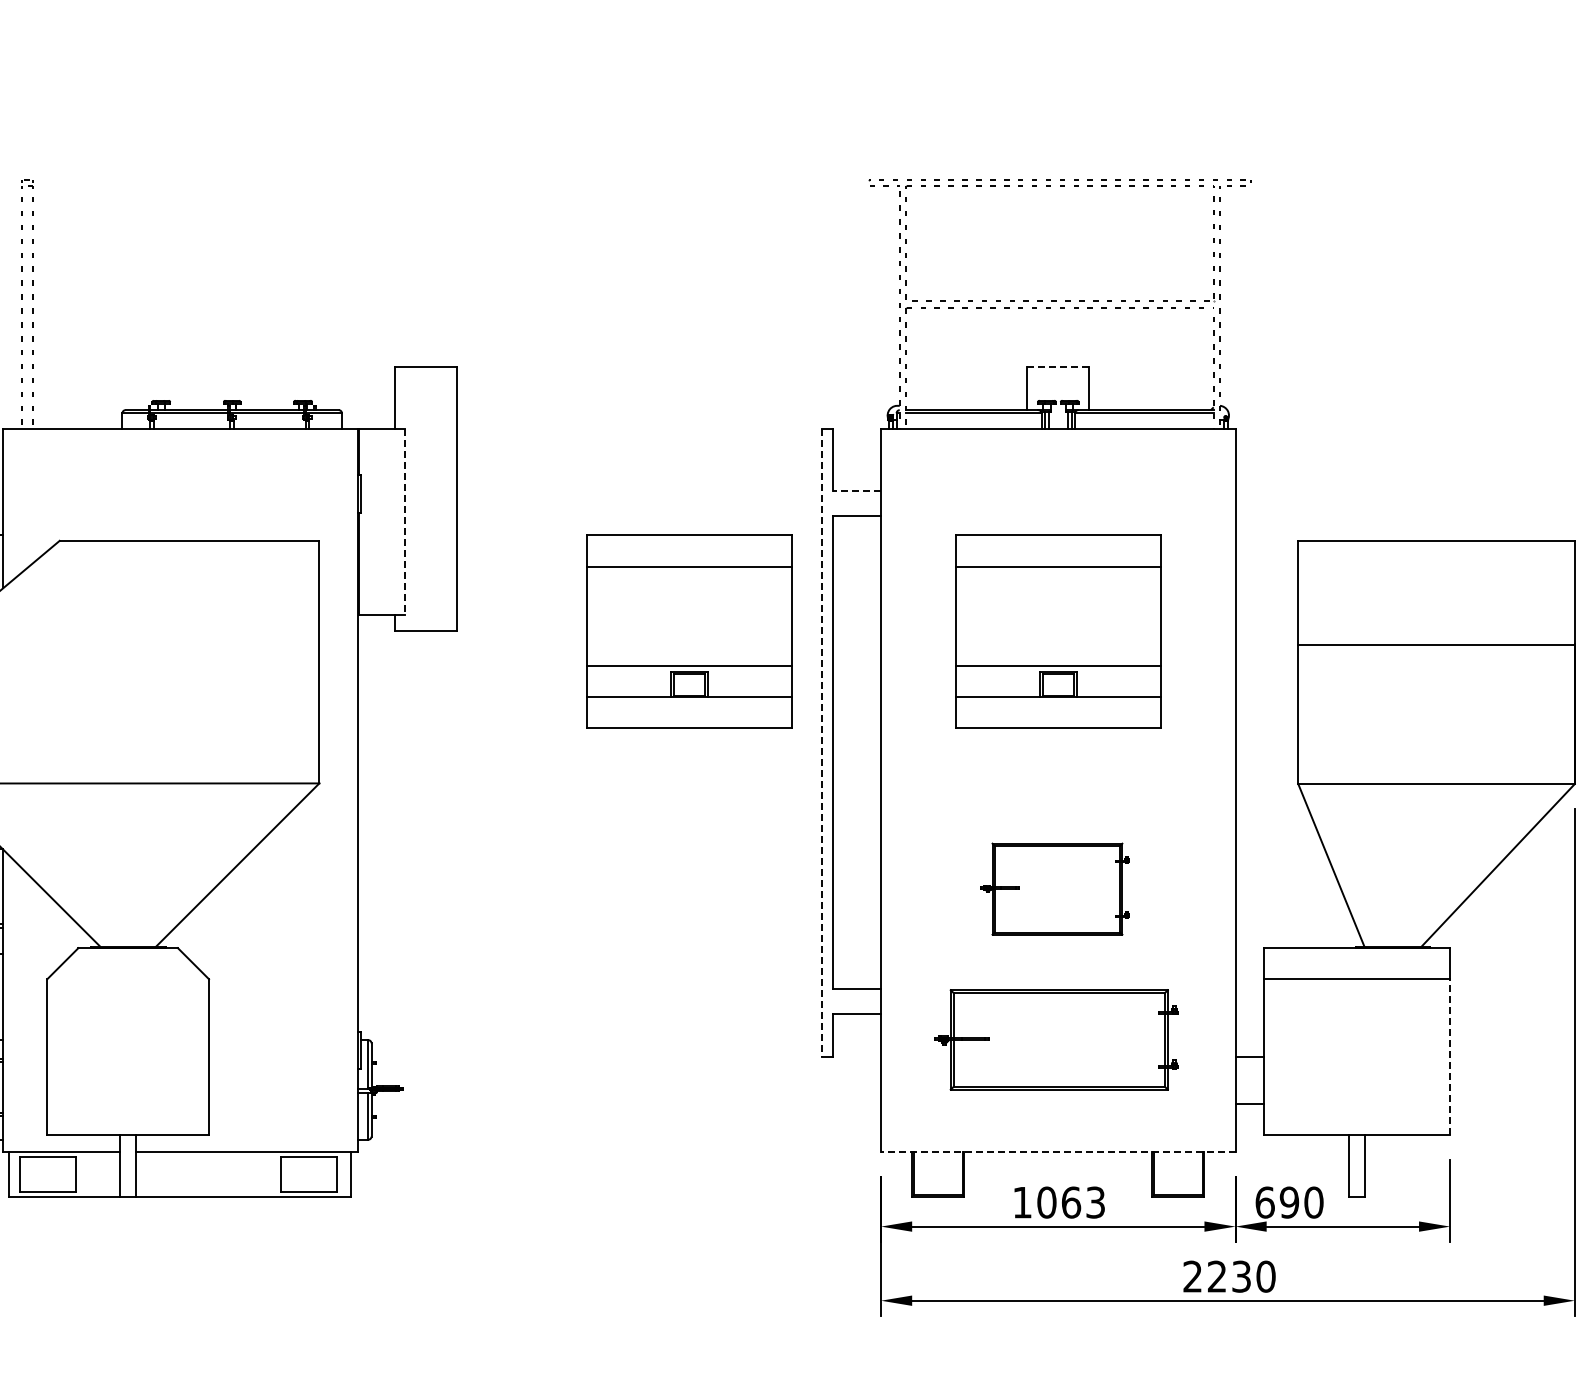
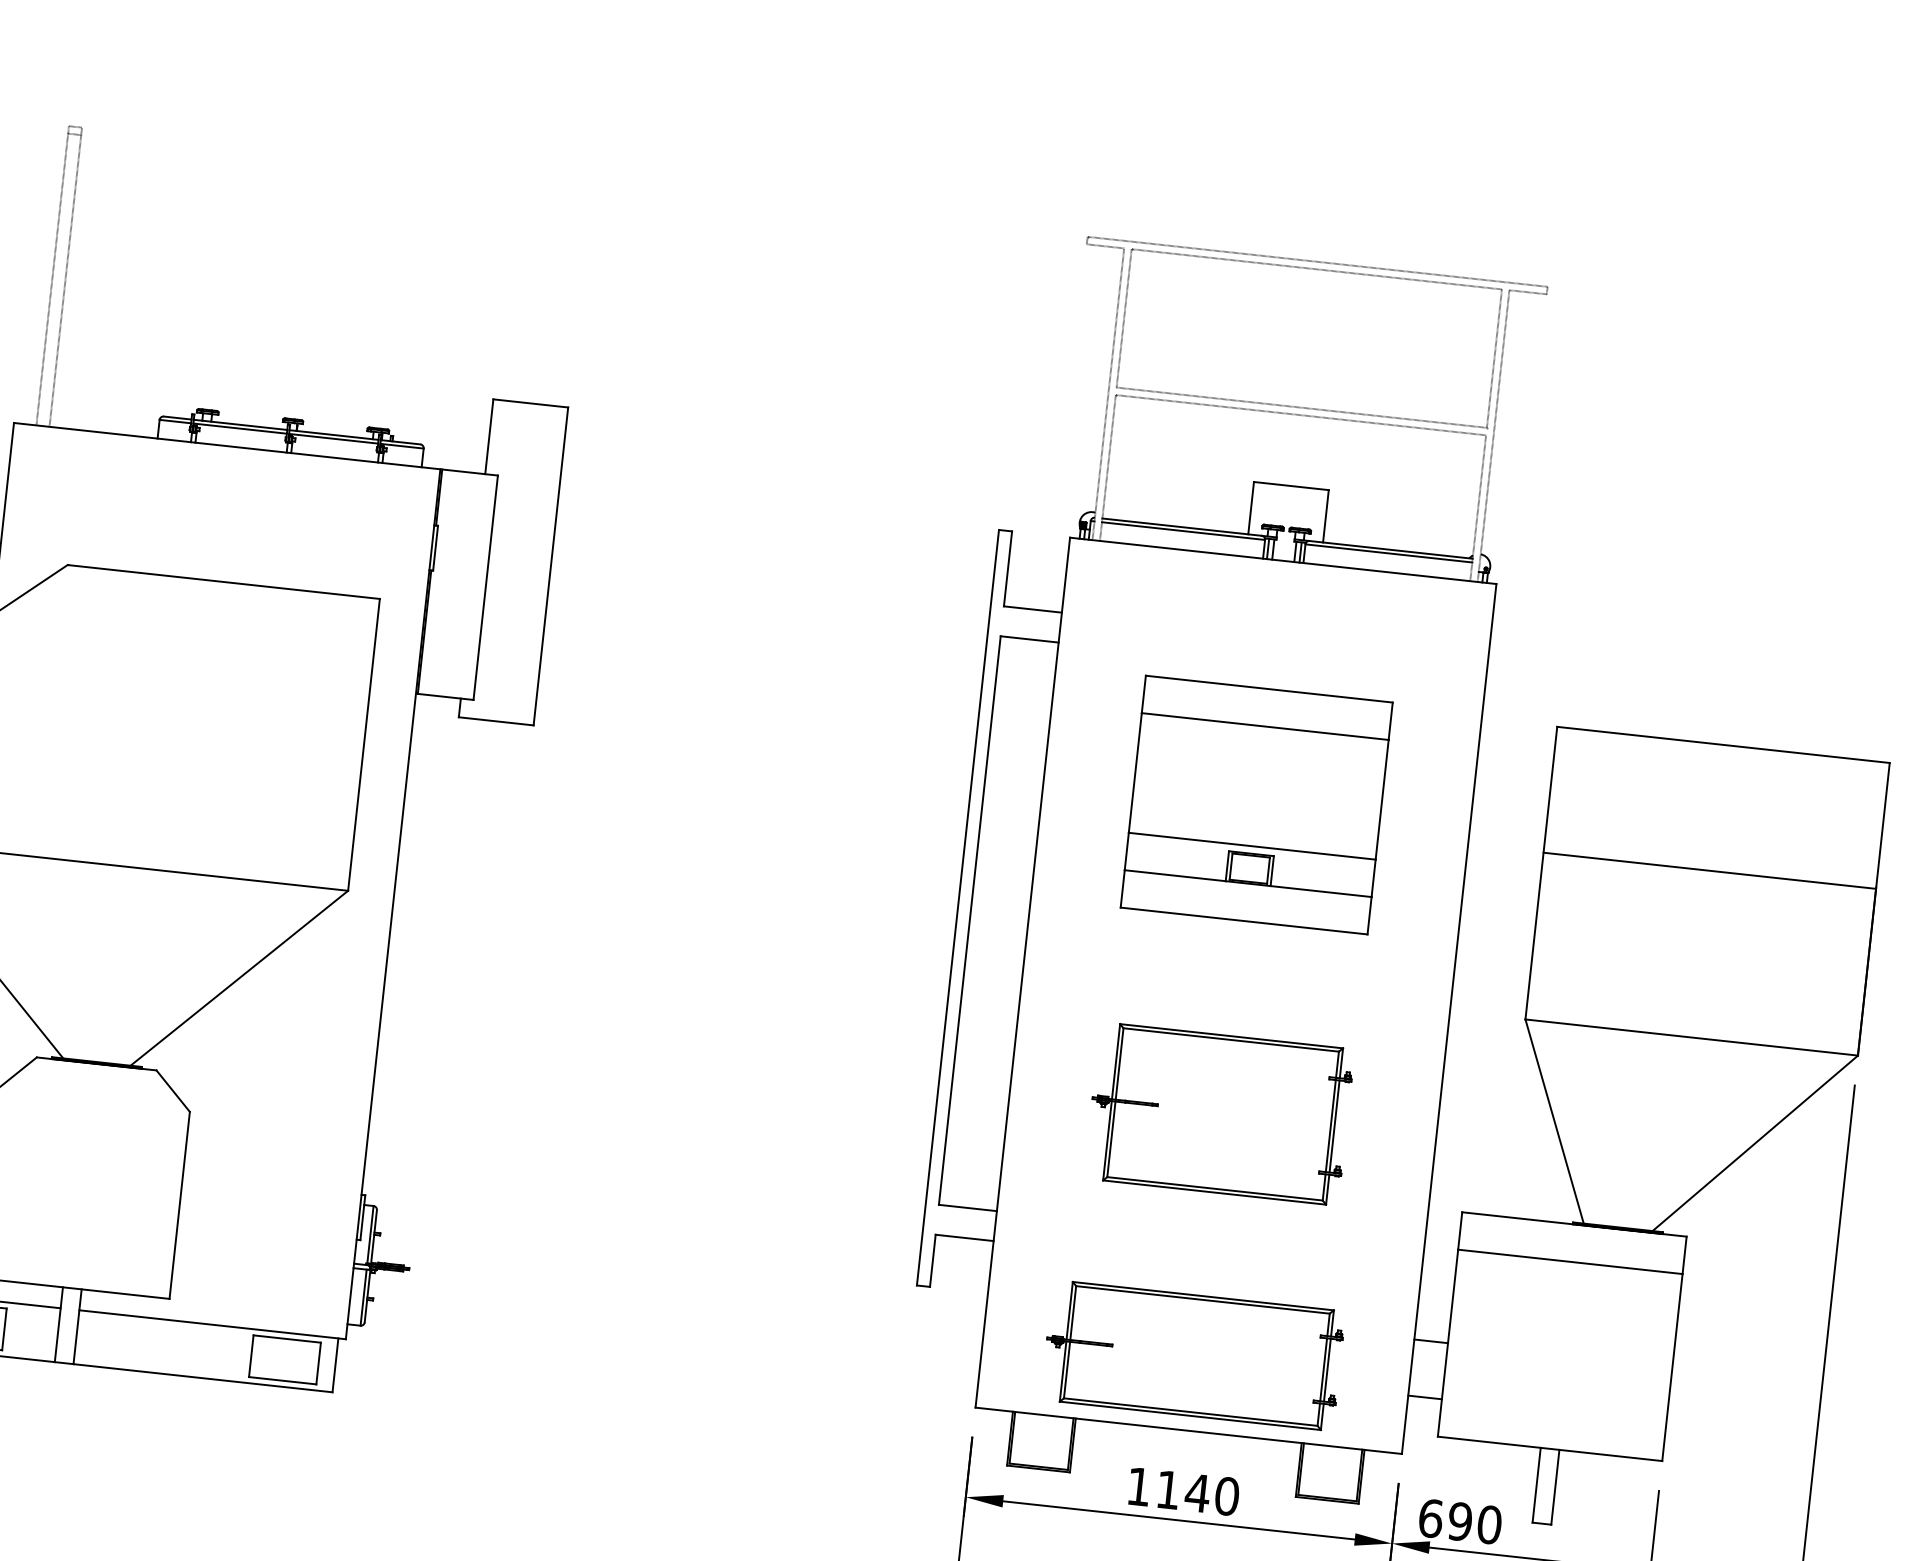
line: (1057, 366) -> (1290, 485), dashed -> solid
line: (856, 491) -> (1032, 609), dashed -> solid
line: (405, 522) -> (485, 588), dashed -> solid
part: (689, 631) -> (813, 756), removed
line: (821, 743) -> (957, 908), dashed -> solid
part: (1055, 889) -> (1219, 1114), size x1.43
part: (1056, 1039) -> (1193, 1355), moved
line: (1450, 1056) -> (1672, 1367), dashed -> solid
line: (1057, 1152) -> (1187, 1431), dashed -> solid
text: (1071, 1202) -> (1198, 1493), 1063 -> 1140

